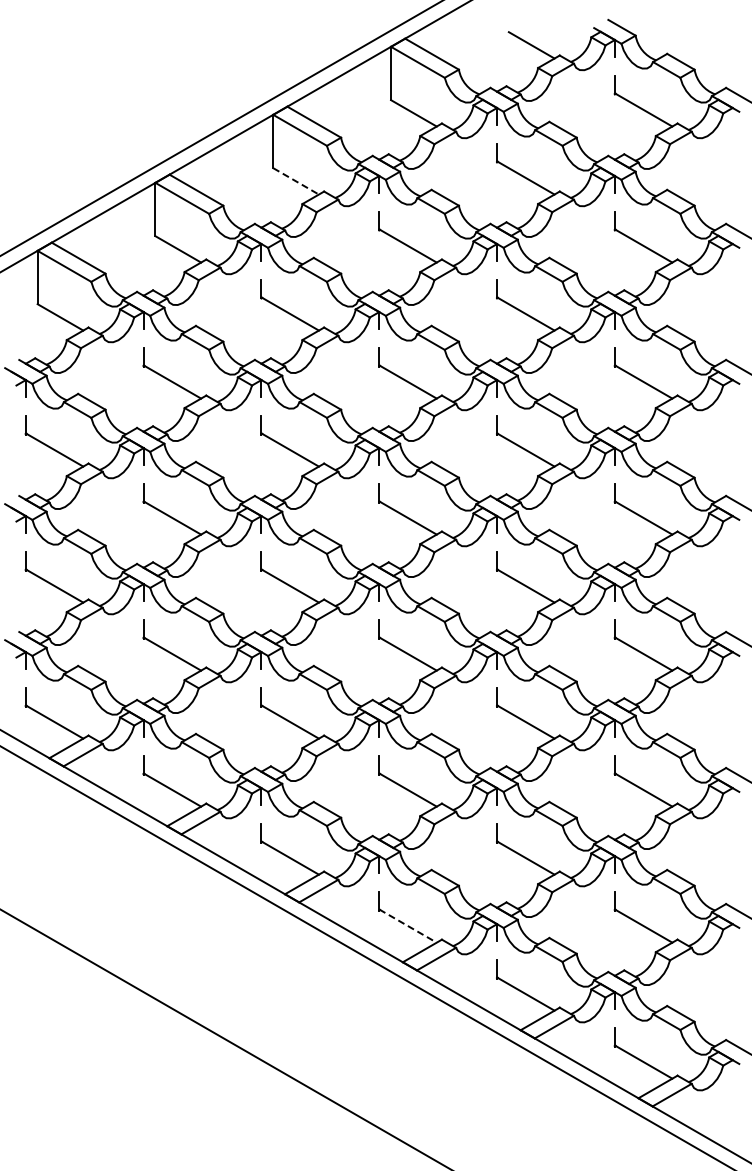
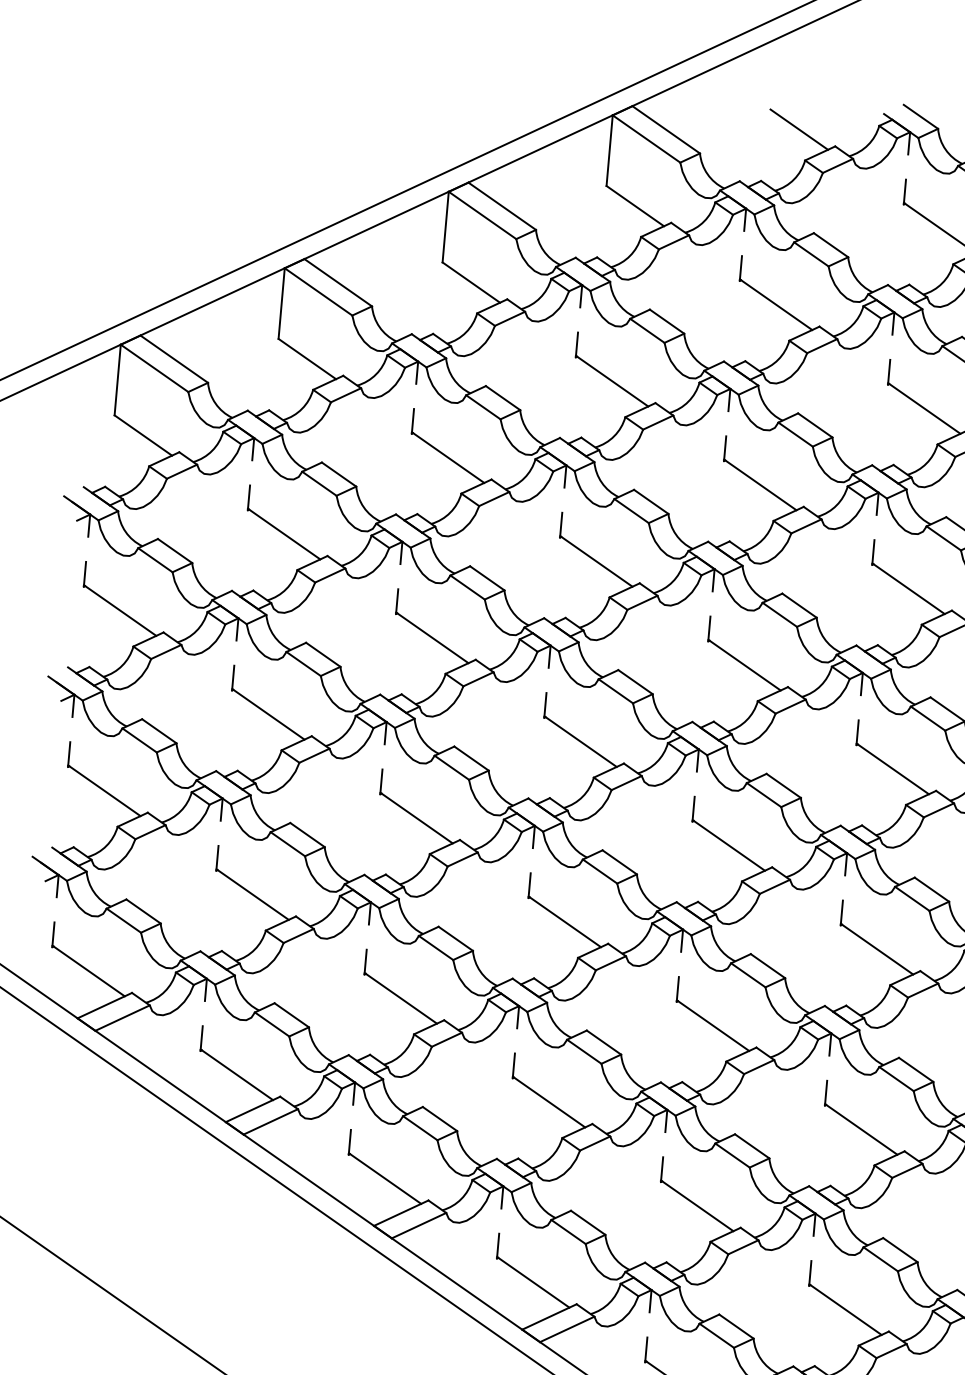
line: (296, 181) -> (471, 282), dashed -> solid
line: (408, 926) -> (533, 1282), dashed -> solid

